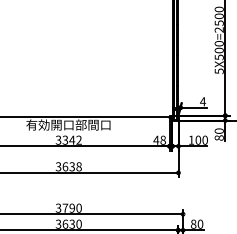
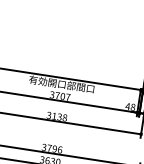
text: (71, 139) -> (62, 95), 3342 -> 3707
text: (65, 166) -> (54, 116), 3638 -> 3138
text: (78, 207) -> (59, 149), 3790 -> 3796

